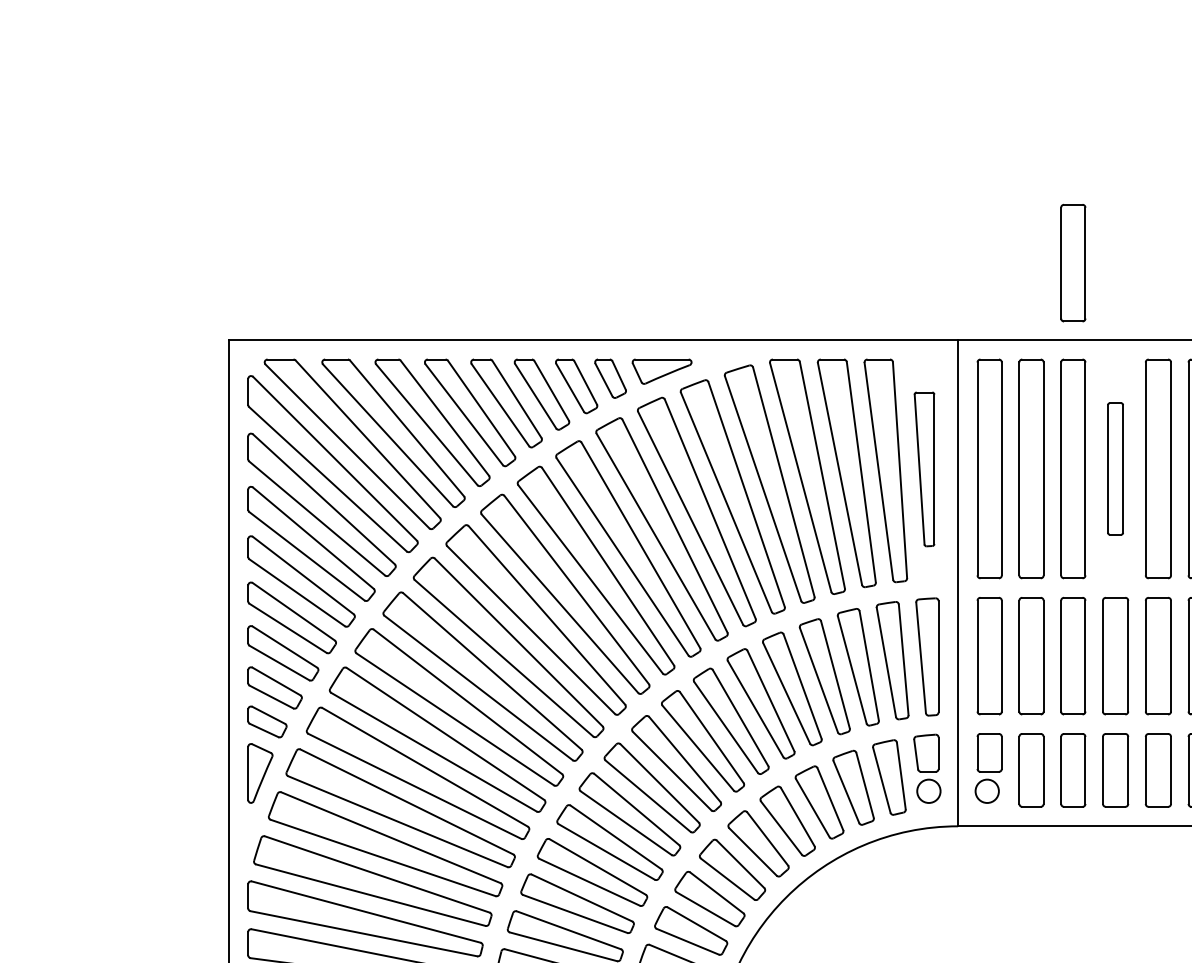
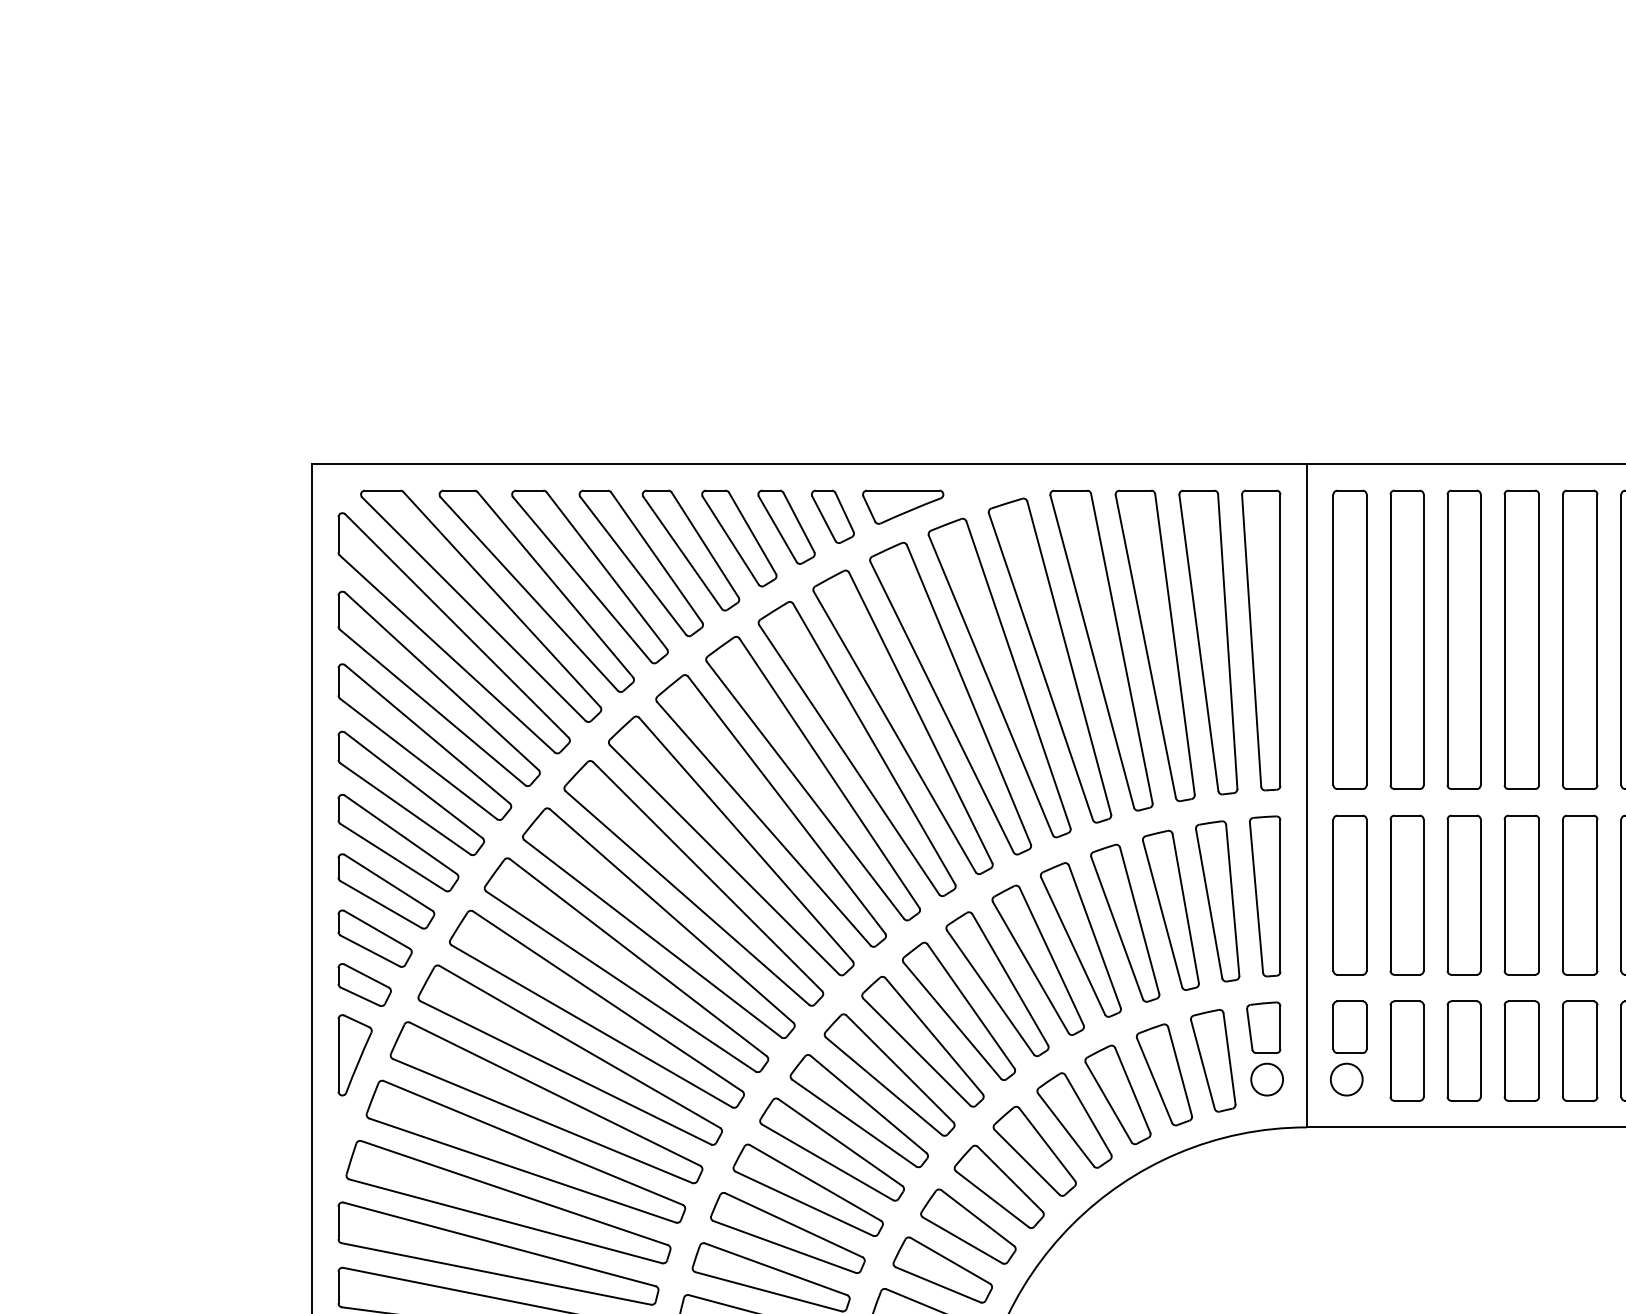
part: (1073, 263) -> (1464, 359), removed
part: (1115, 468) -> (1521, 639), size x1.67
part: (924, 469) -> (1261, 640), size x1.43

